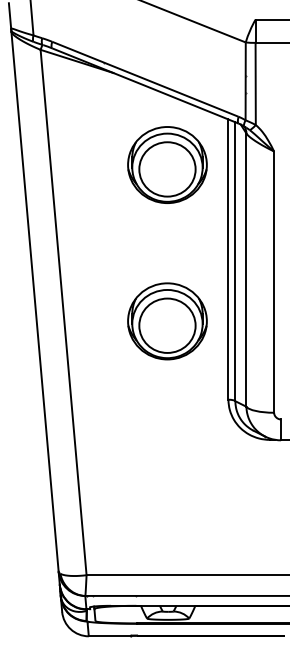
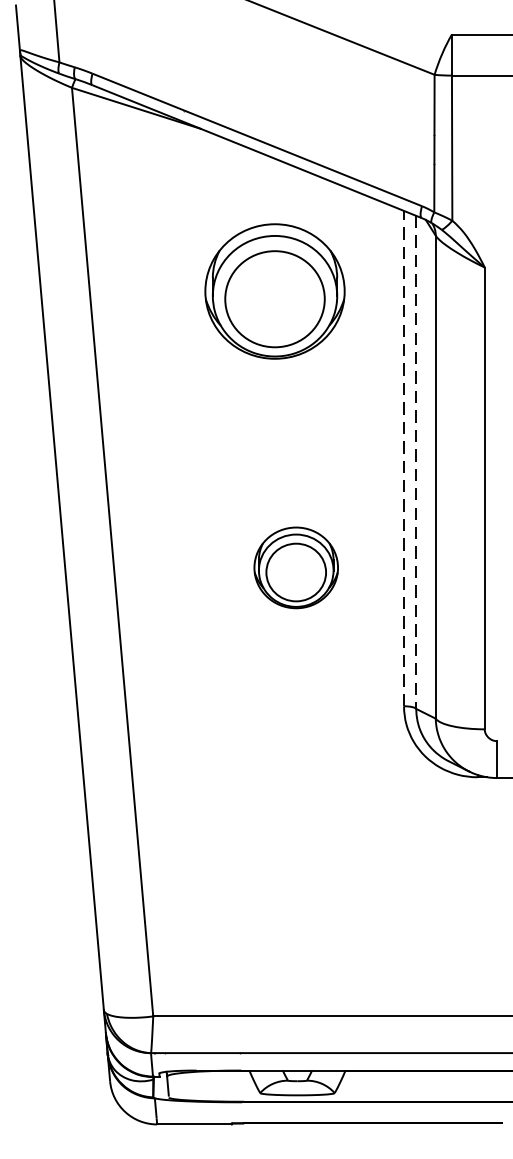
part: (167, 164) -> (275, 290), moved
line: (228, 259) -> (404, 458), solid -> dashed
line: (235, 262) -> (416, 463), solid -> dashed
part: (167, 321) -> (296, 568), size x0.6

